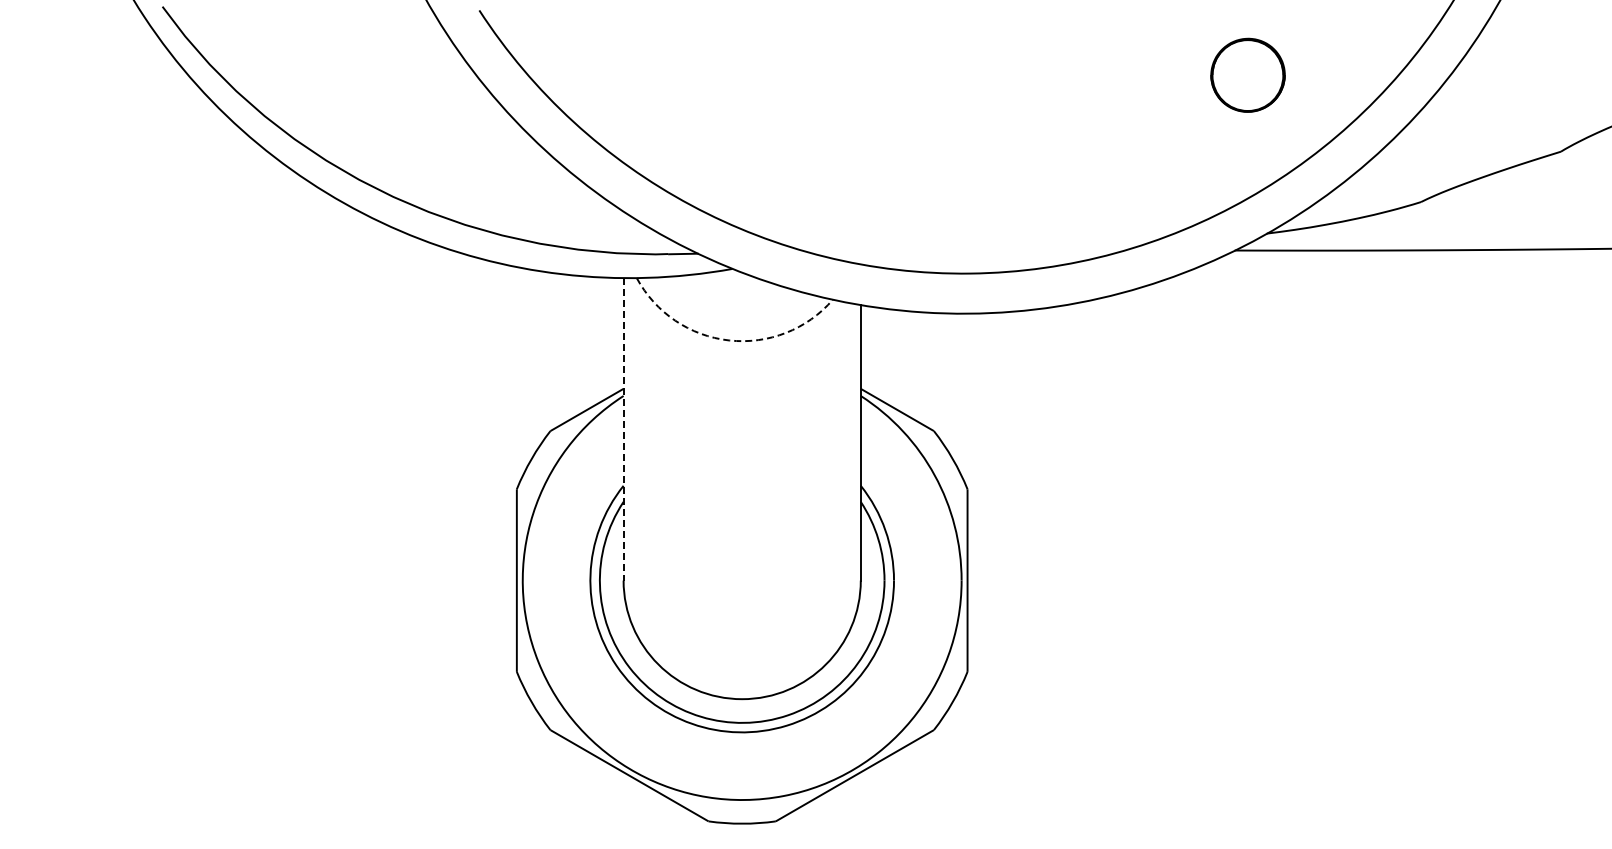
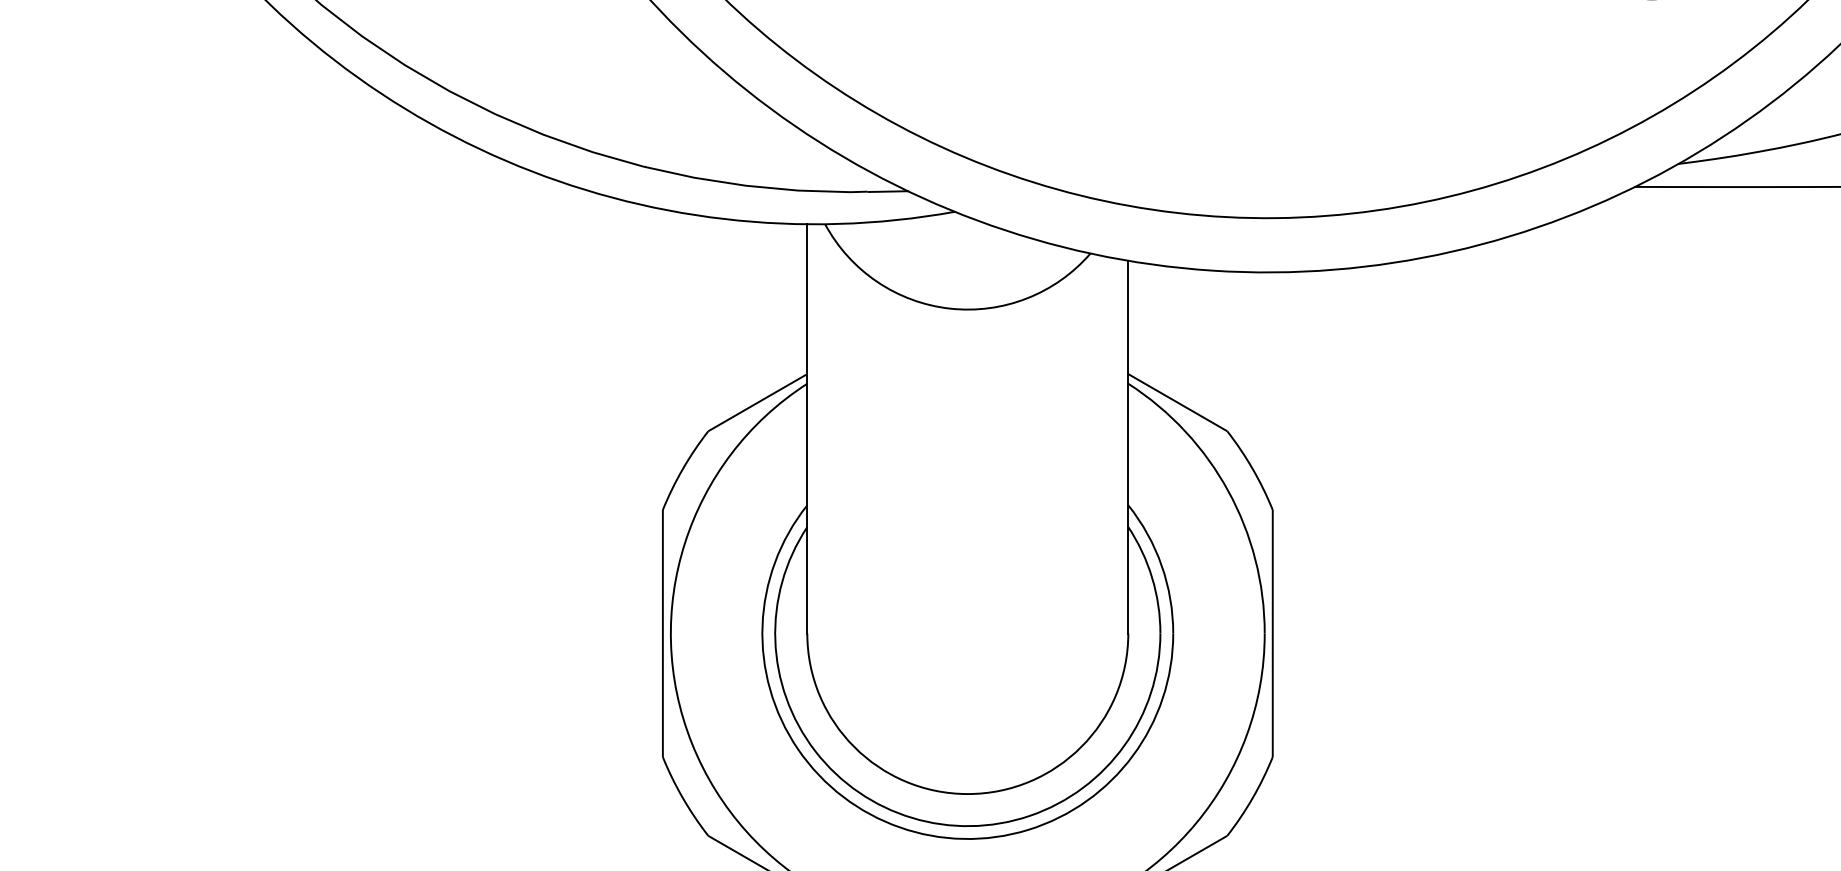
arc: (729, 340) -> (950, 308), dashed -> solid
line: (623, 429) -> (807, 429), dashed -> solid

